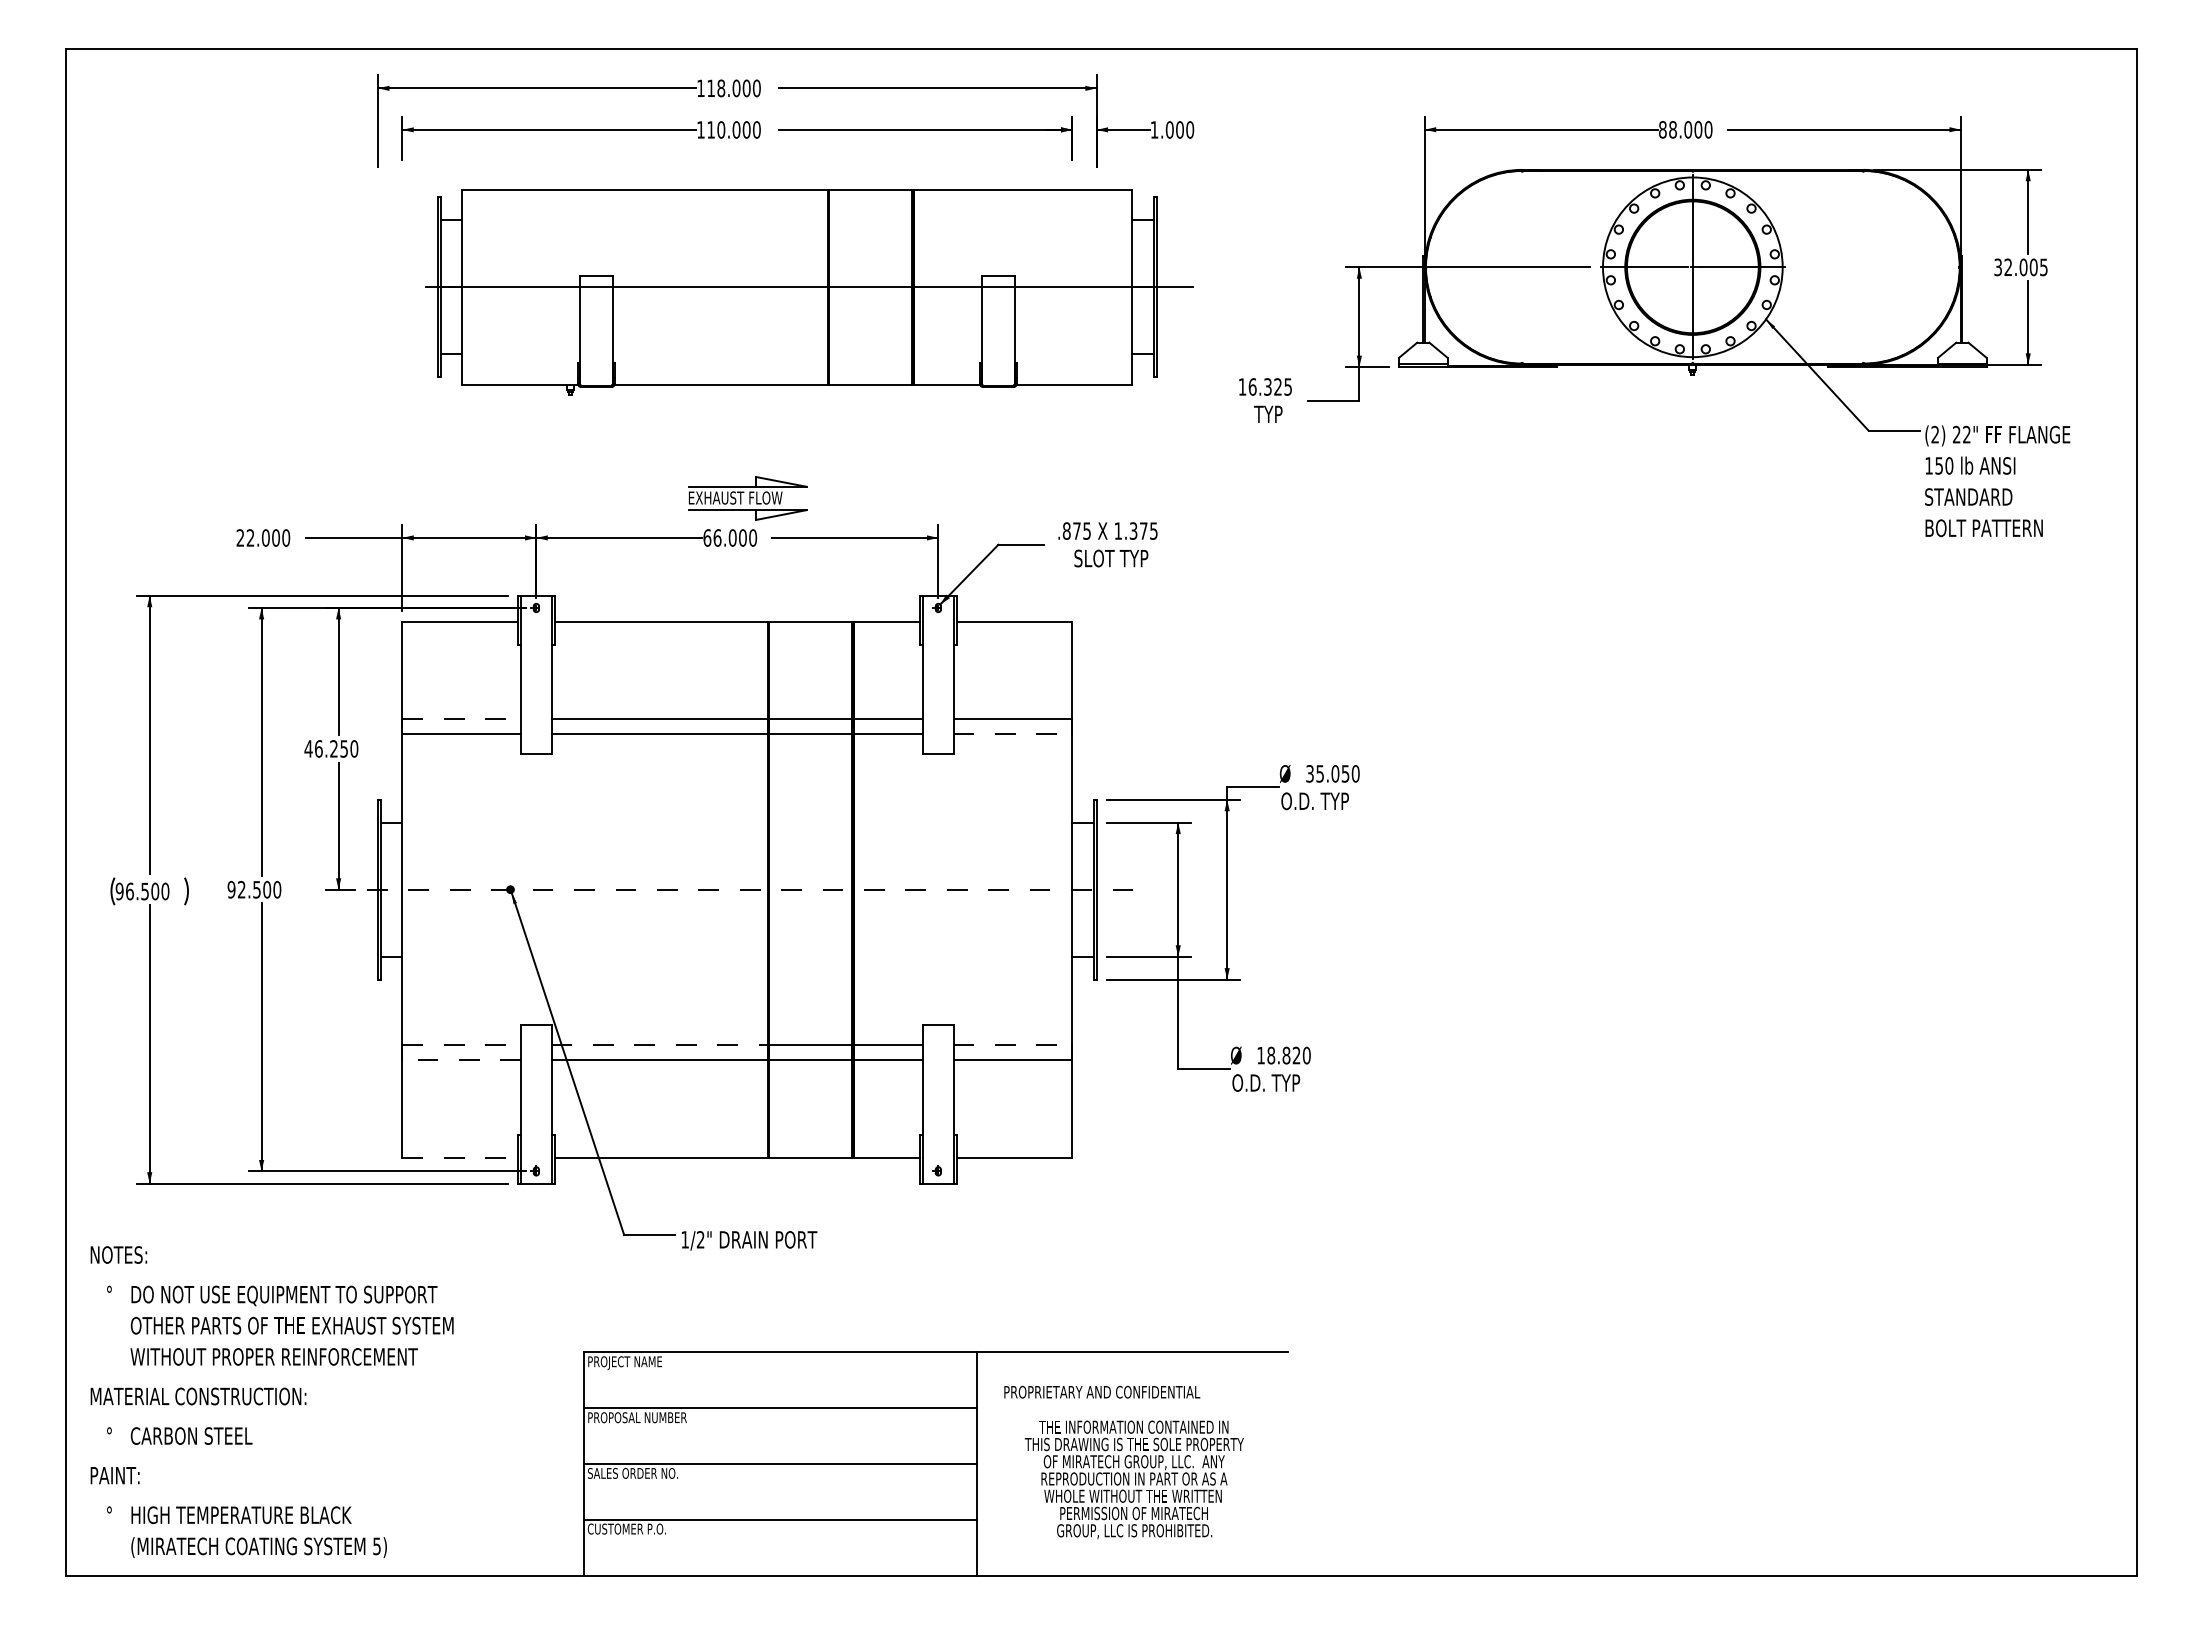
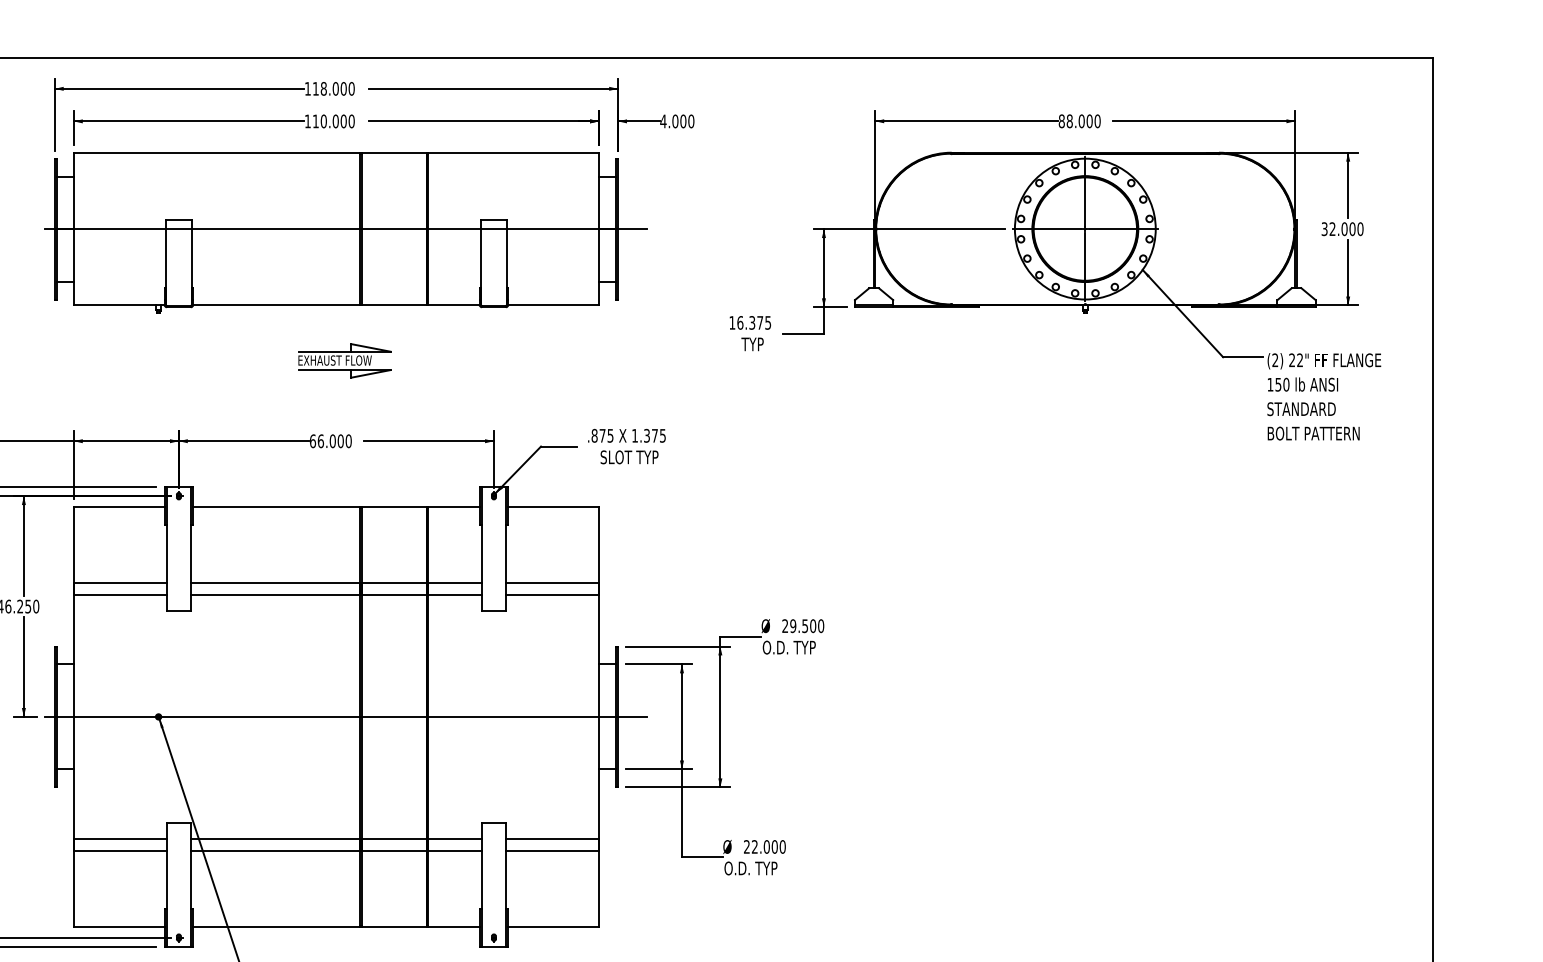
text: (1154, 129) -> (663, 121), 1.000 -> 4.000
text: (2043, 267) -> (1360, 229), 32.005 -> 32.000
part: (809, 292) -> (345, 233), moved
text: (1277, 386) -> (759, 322), 16.325 -> 16.375
part: (747, 498) -> (344, 360), moved
line: (462, 719) -> (120, 583), dashed -> solid
line: (1013, 734) -> (552, 595), dashed -> solid
text: (1327, 773) -> (798, 625), 35.050 -> 29.500
line: (749, 889) -> (345, 716), dashed -> solid
line: (462, 1045) -> (120, 839), dashed -> solid
line: (660, 1045) -> (276, 839), dashed -> solid
line: (1013, 1045) -> (552, 839), dashed -> solid
text: (1278, 1055) -> (760, 846), 18.820 -> 22.000
line: (461, 1060) -> (120, 850), dashed -> solid
line: (460, 1157) -> (119, 926), dashed -> solid

